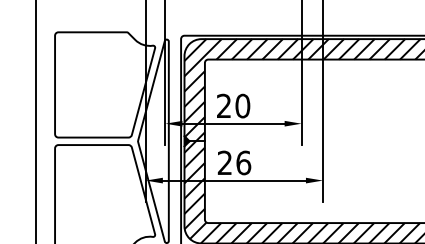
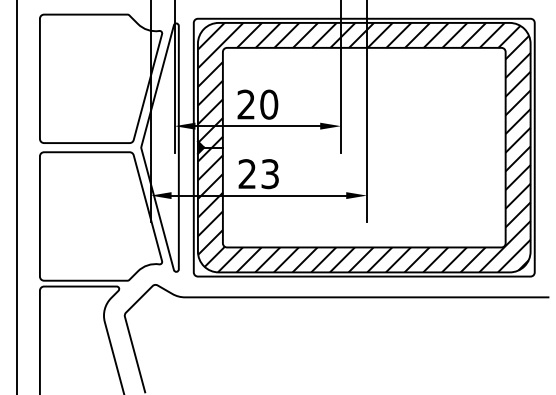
text: (243, 163) -> (270, 174), 26 -> 23

